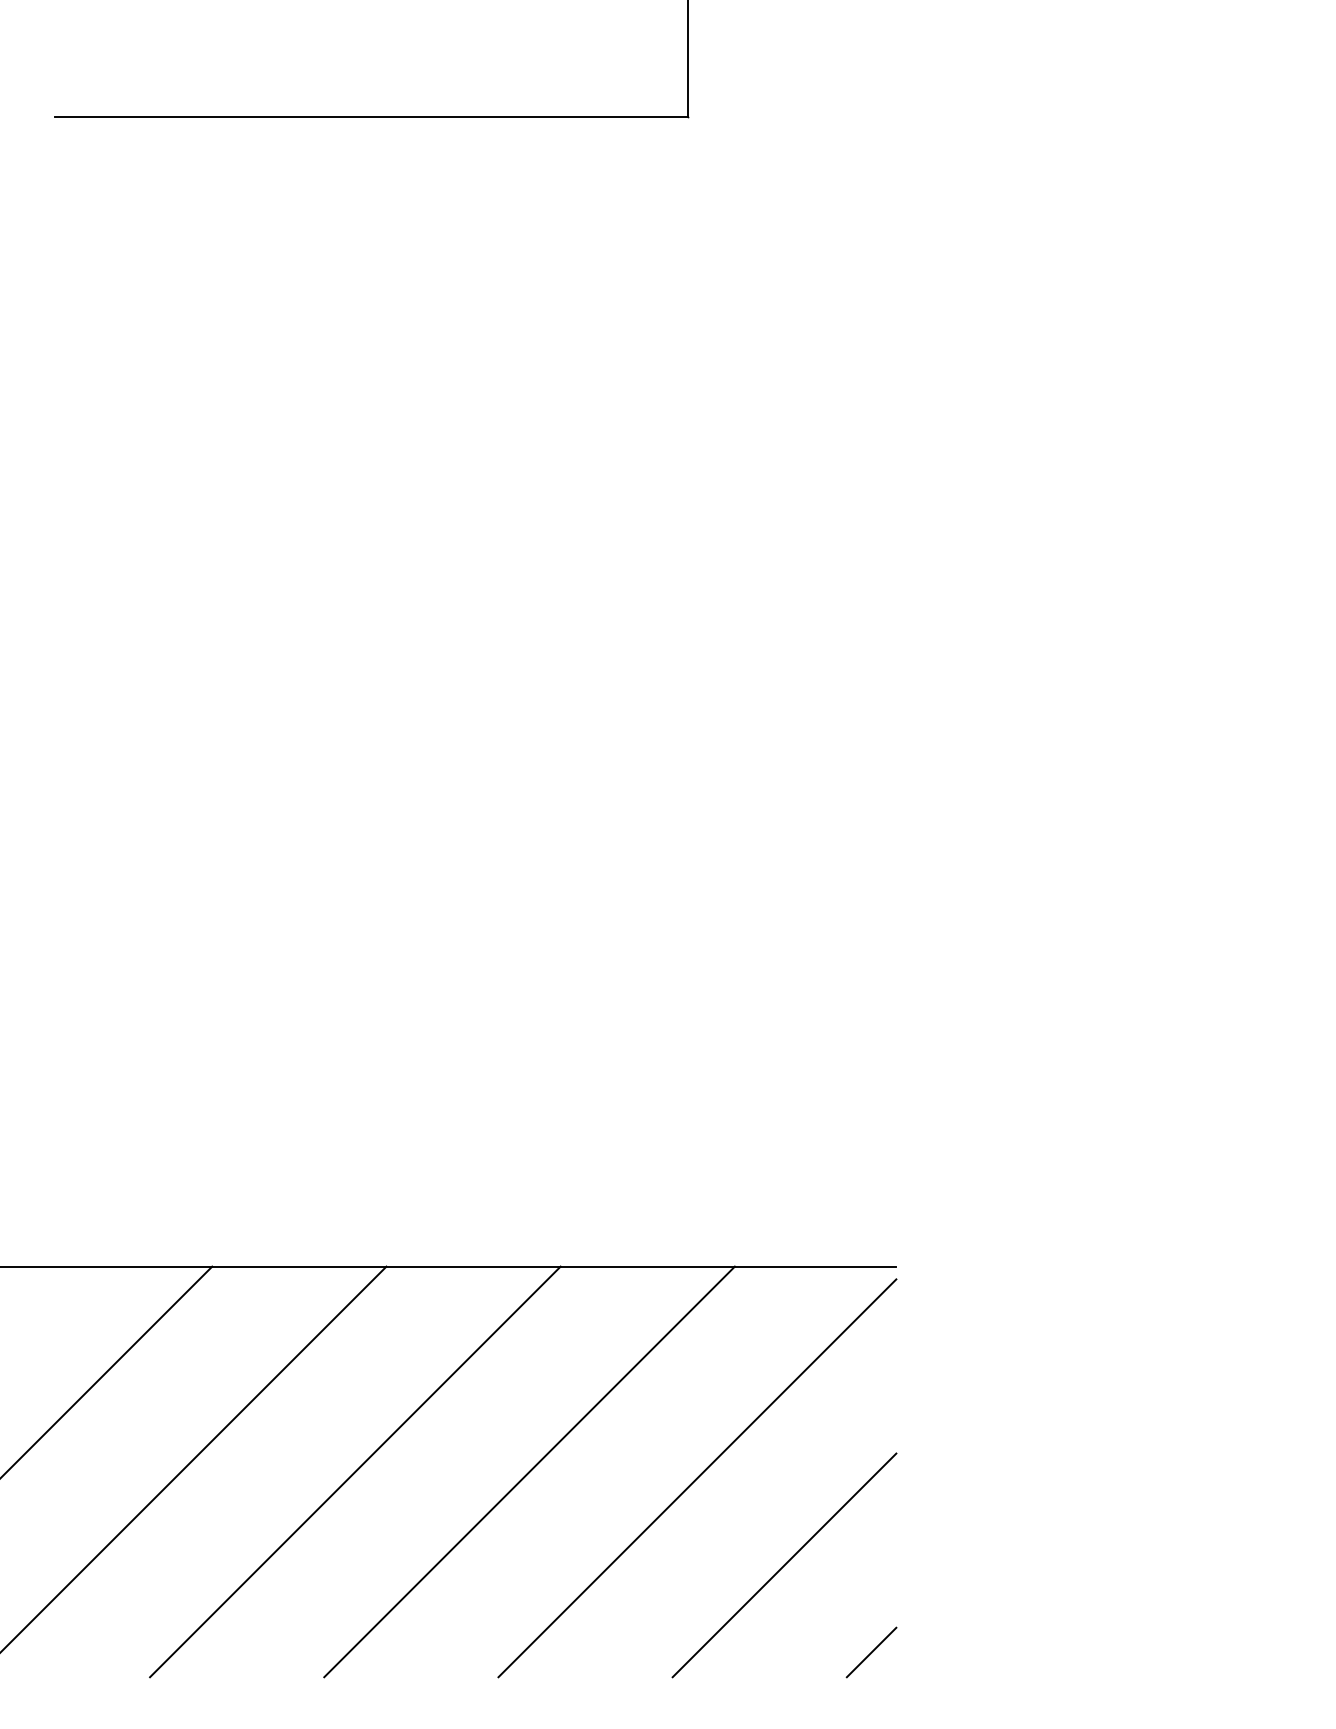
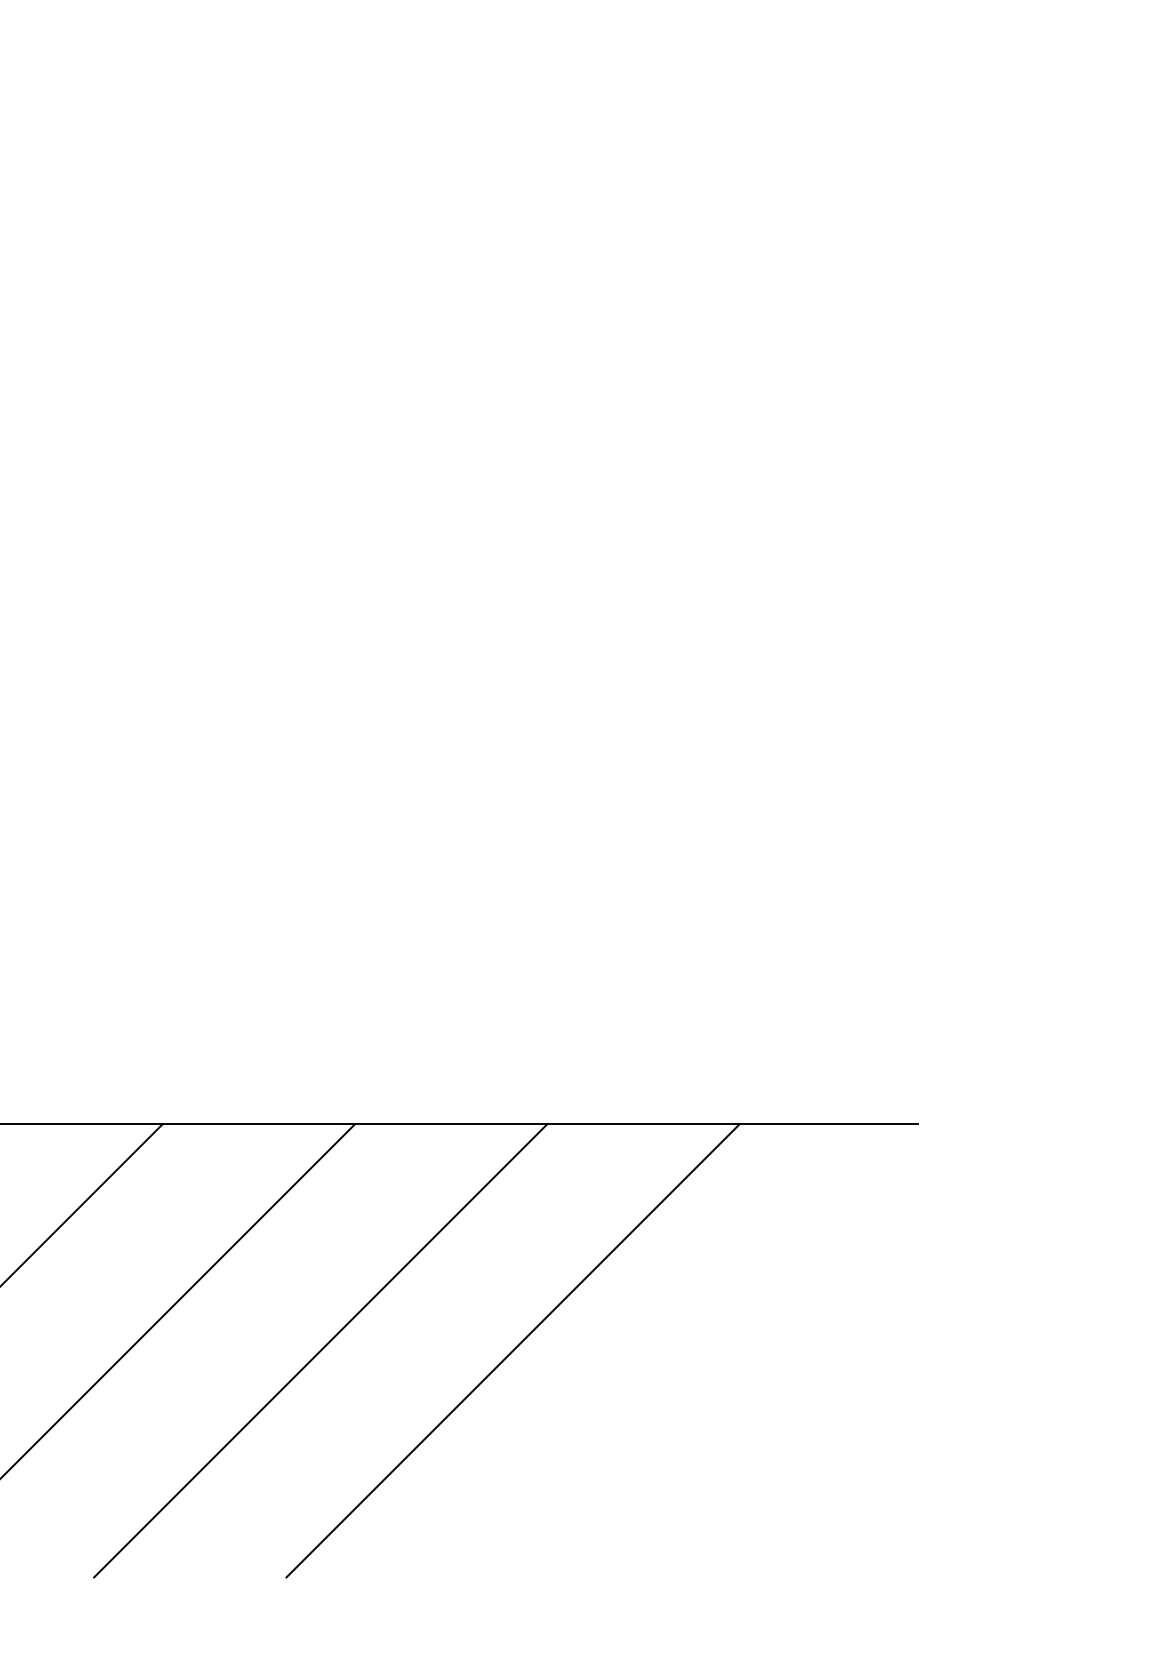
line: (697, 1478) -> (698, 1358), removed
line: (784, 1565) -> (794, 1454), removed
line: (871, 1652) -> (890, 1550), removed

